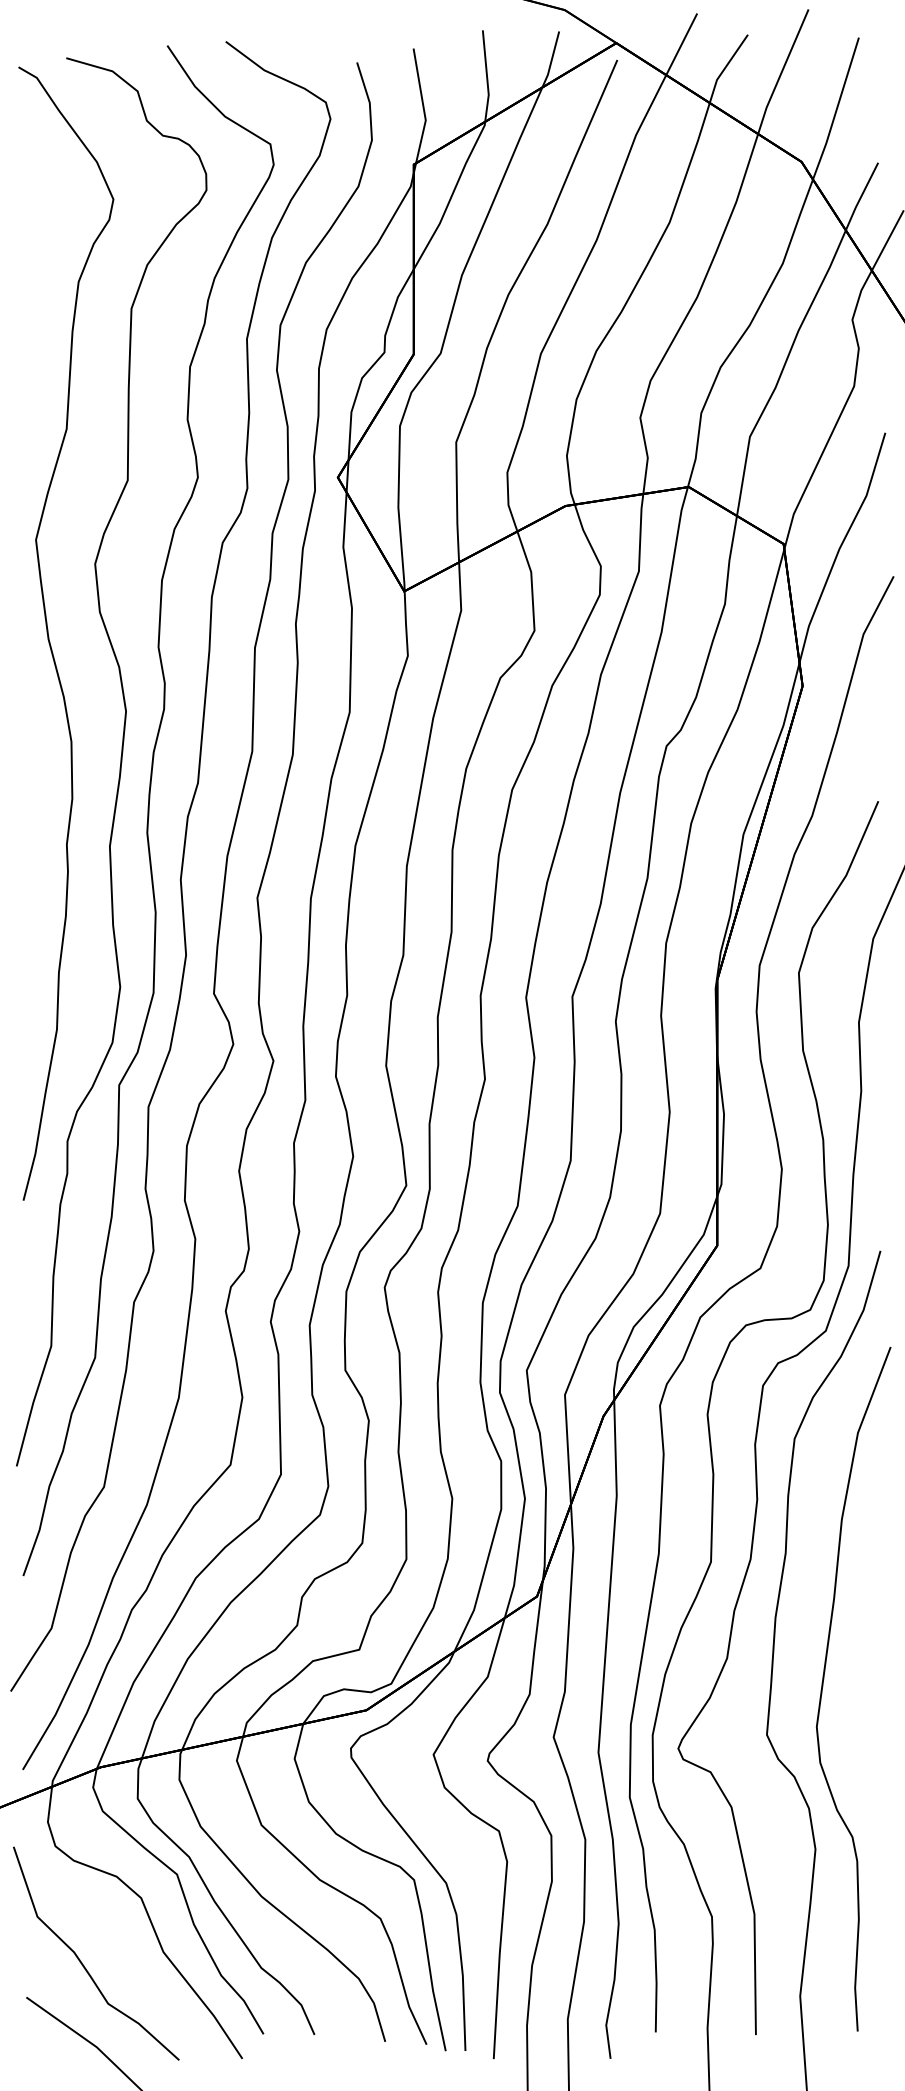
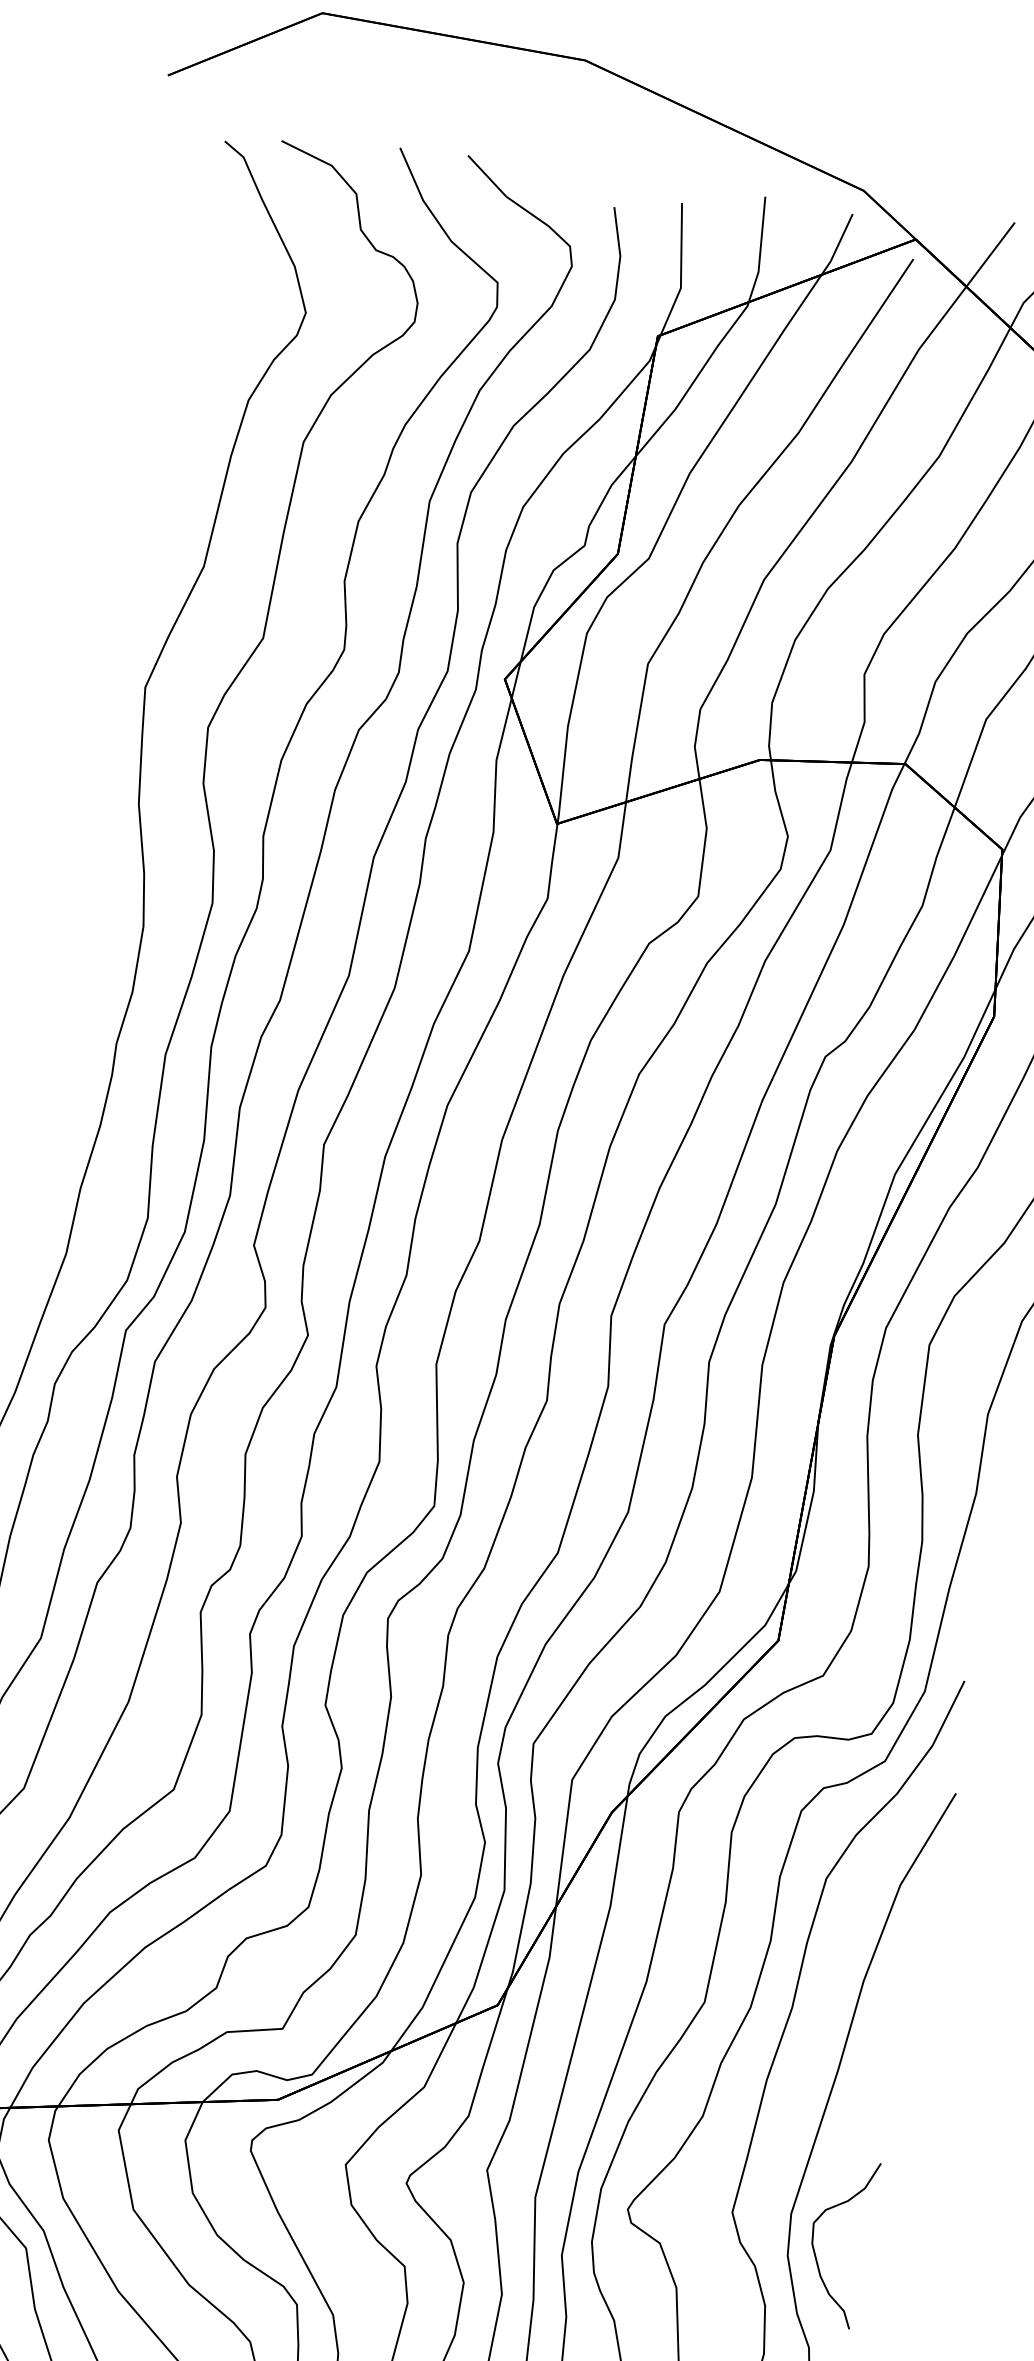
curve: (839, 1742) -> (814, 2236), added

